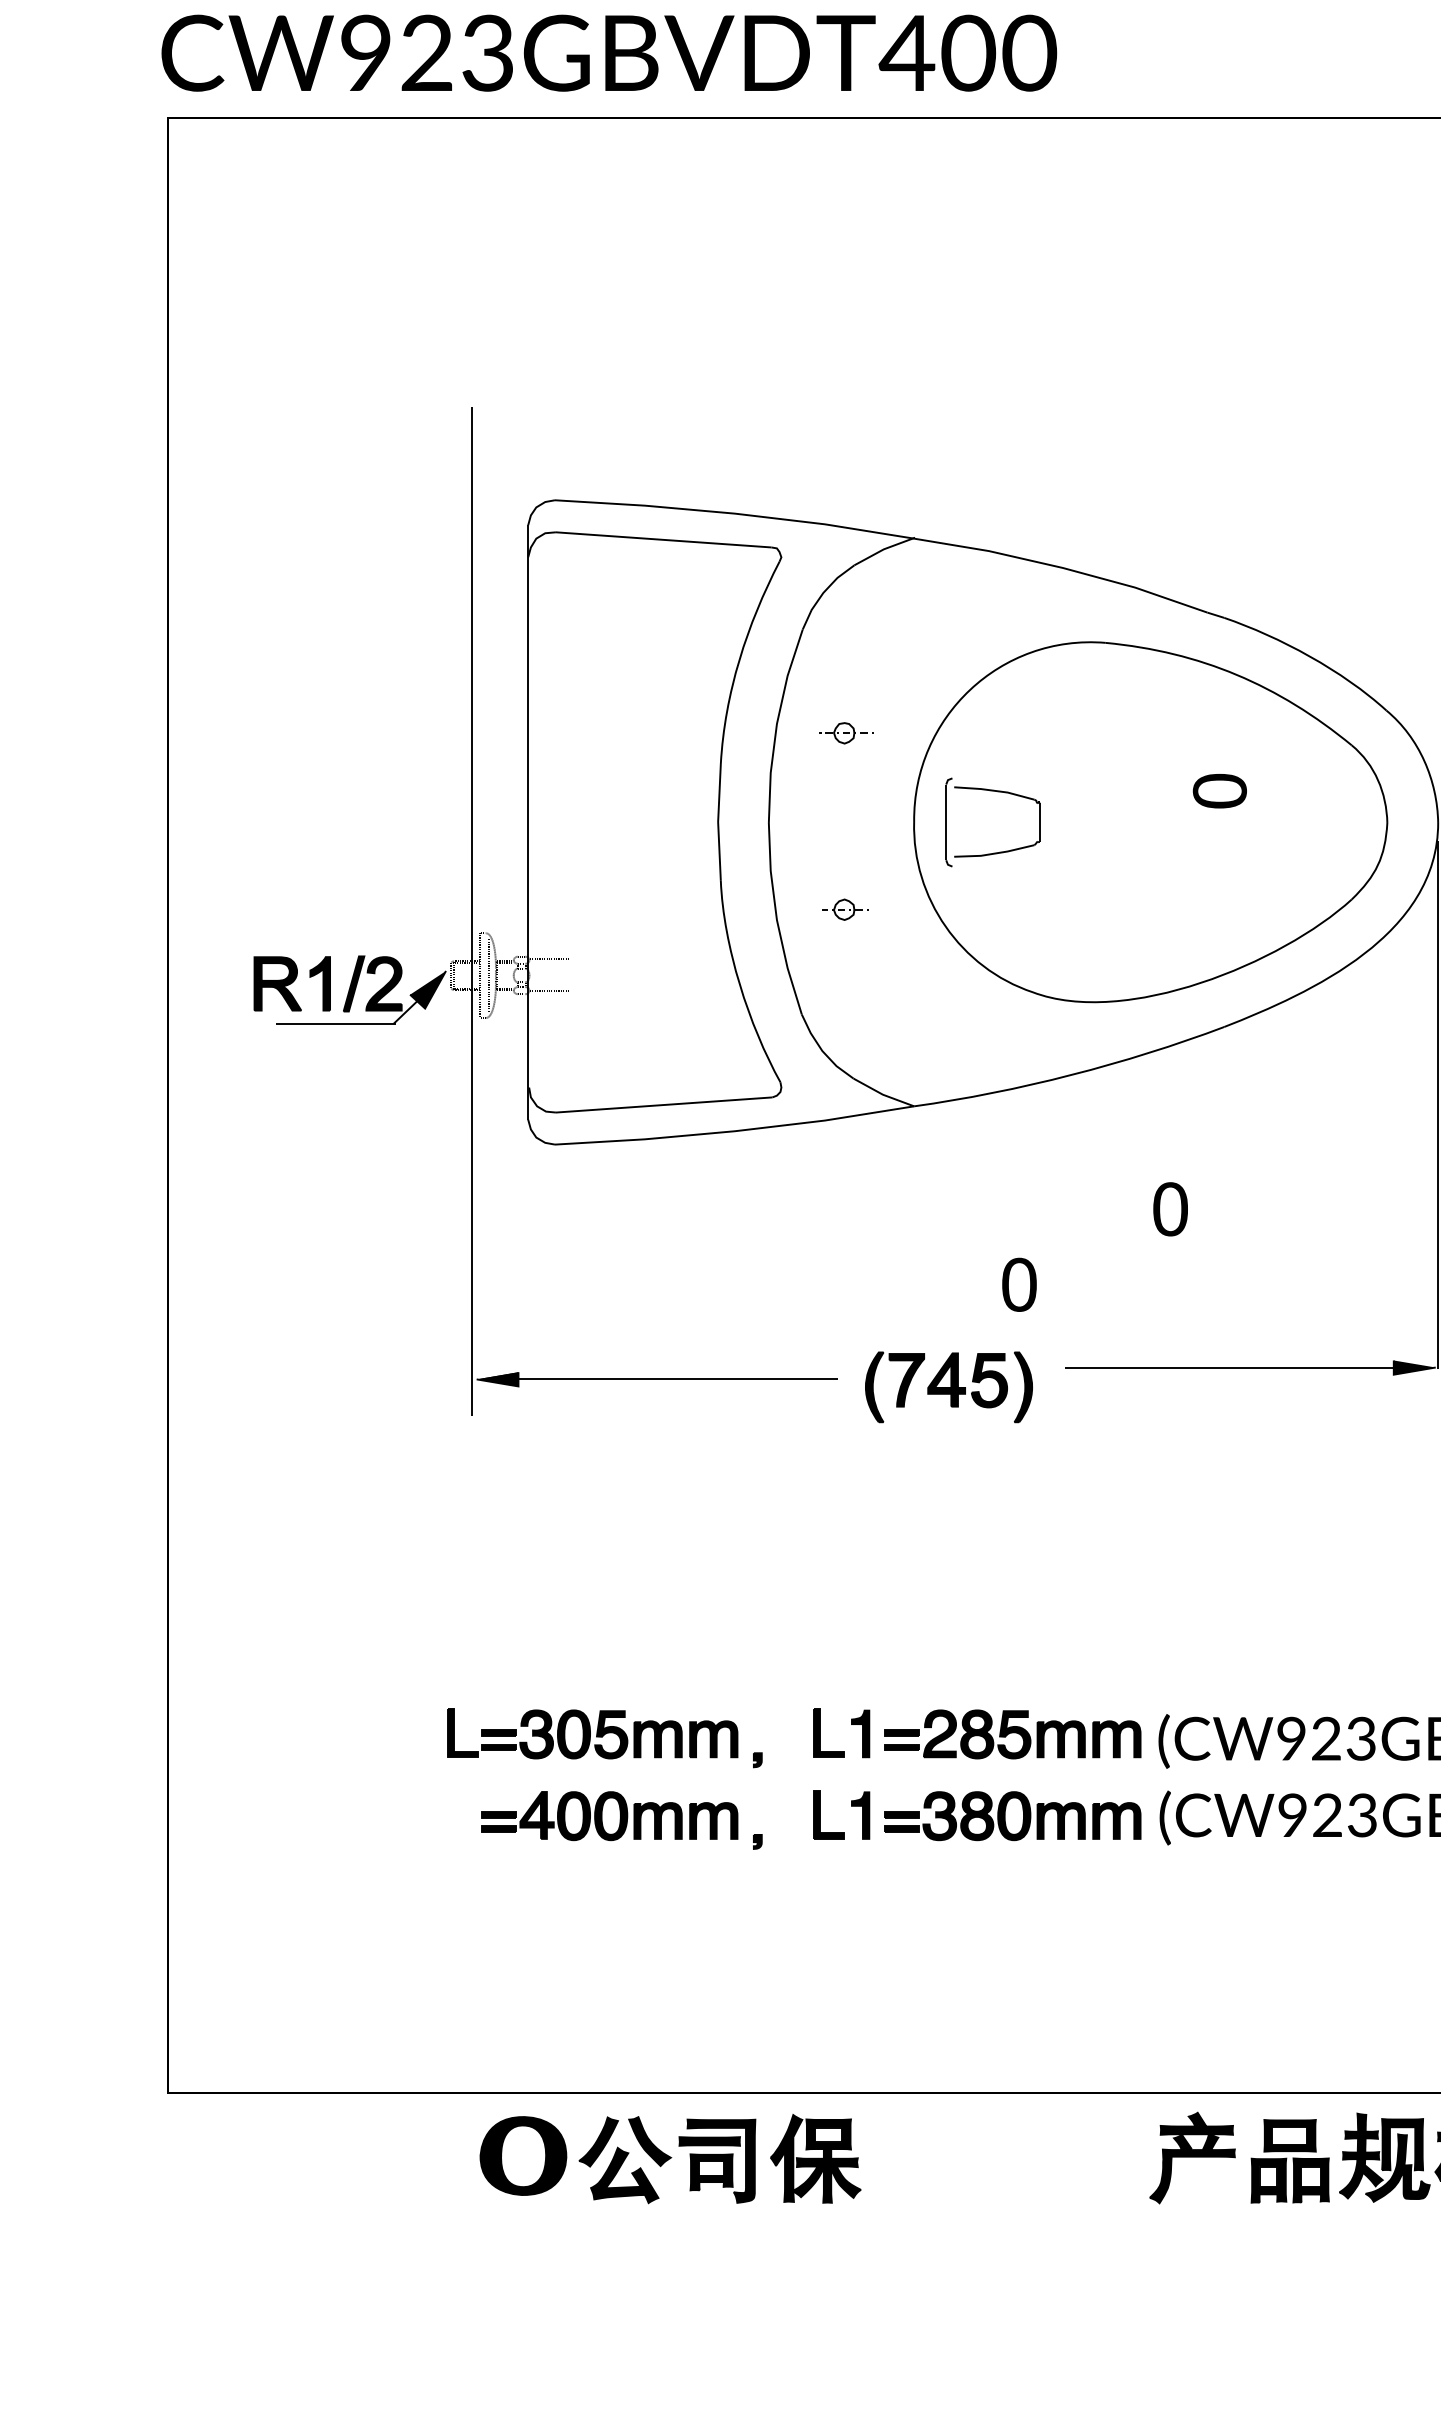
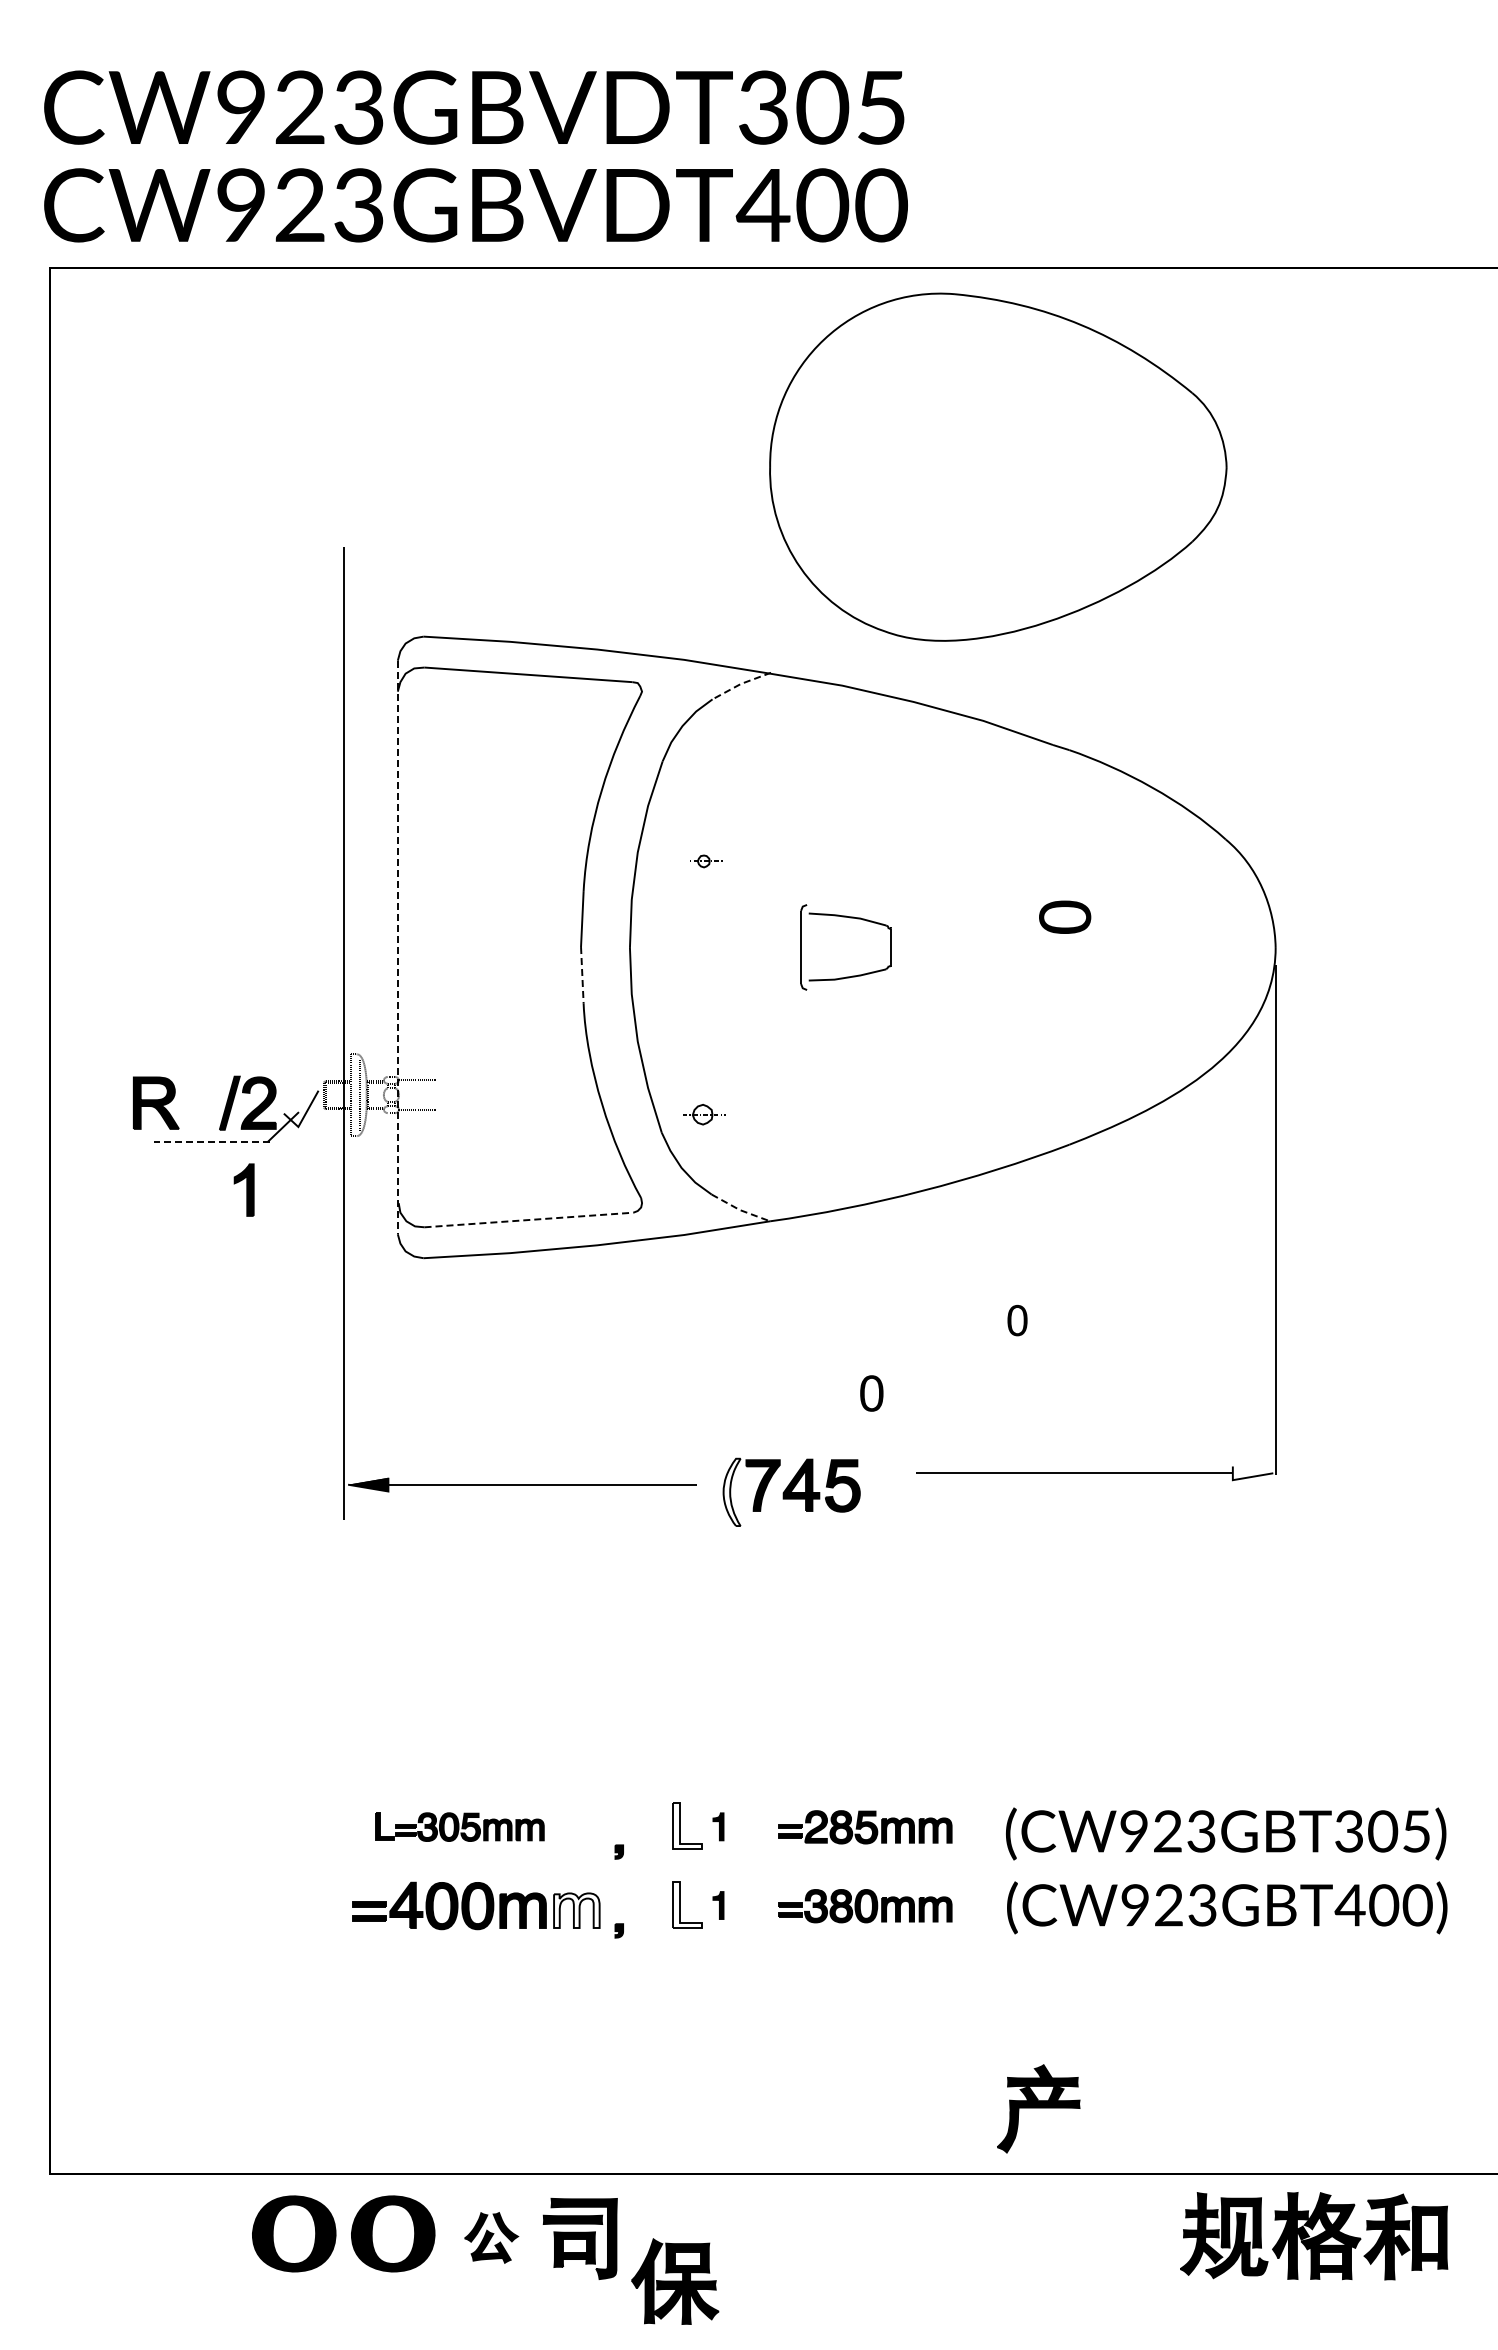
line: (883, 548) -> (740, 683), solid -> dashed
part: (847, 733) -> (705, 861), size x0.6
part: (1150, 821) -> (998, 466), moved
line: (527, 822) -> (397, 947), solid -> dashed
line: (719, 851) -> (582, 975), solid -> dashed
part: (846, 909) -> (704, 1114), moved
part: (319, 983) -> (243, 1189), moved
fill: (427, 989) -> (300, 1108), removed
line: (336, 1023) -> (212, 1141), solid -> dashed
line: (883, 1095) -> (740, 1210), solid -> dashed
line: (664, 1105) -> (529, 1220), solid -> dashed
part: (1170, 1209) -> (1017, 1320), size x0.6
part: (1019, 1284) -> (871, 1393), size x0.7
fill: (1414, 1367) -> (1252, 1473), removed
part: (1023, 1386) -> (875, 1491), removed
fill: (874, 1387) -> (731, 1492), removed
fill: (828, 1732) -> (687, 1825), removed
part: (592, 1733) -> (459, 1826), size x0.6
part: (860, 1733) -> (718, 1826), size x0.6
part: (1013, 1734) -> (865, 1827), size x0.7
fill: (828, 1814) -> (687, 1904), removed
part: (860, 1815) -> (718, 1905), size x0.6
part: (1013, 1816) -> (865, 1906), size x0.7
fill: (713, 1820) -> (576, 1910), removed
part: (421, 2155) -> (294, 2233), added
part: (1192, 2157) -> (1038, 2108), moved
part: (816, 2158) -> (675, 2281), moved
part: (625, 2159) -> (491, 2237), size x0.6
part: (1289, 2160) -> (1132, 2238), removed

